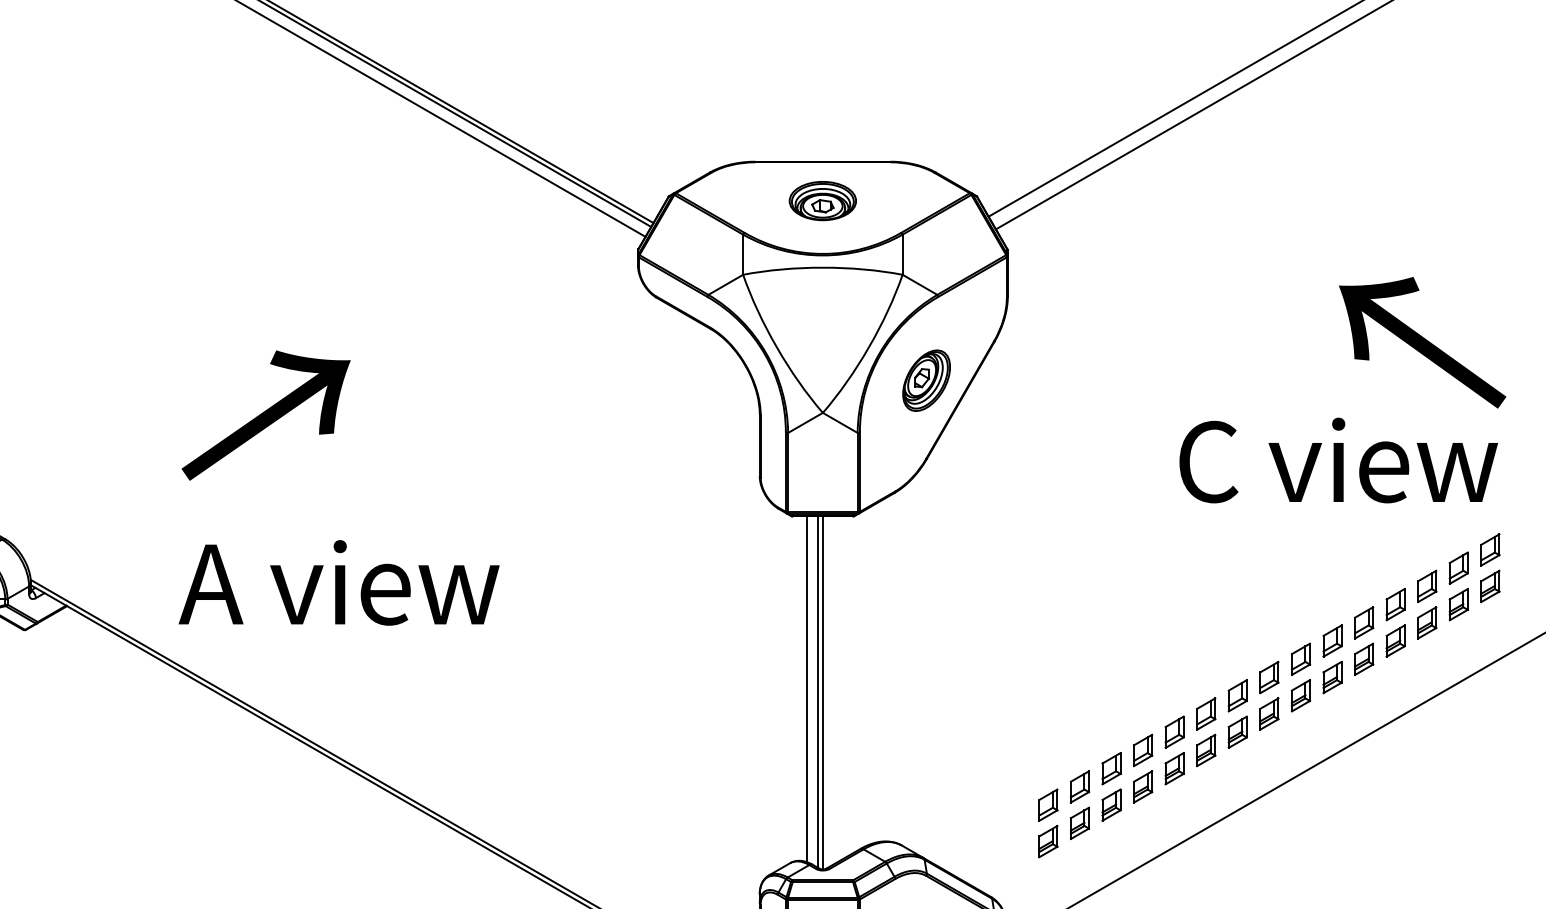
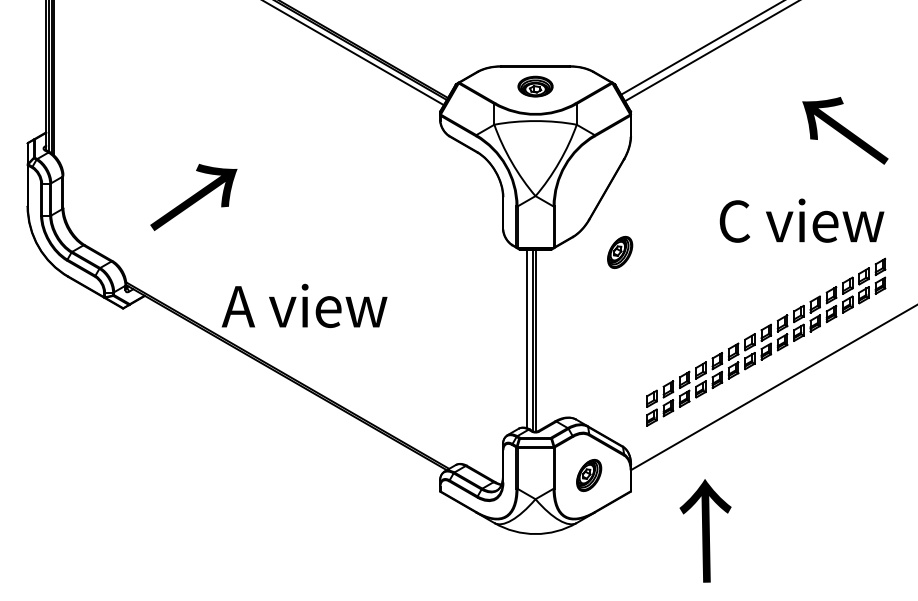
text: (1422, 342) -> (845, 130), moved
part: (927, 378) -> (620, 251), moved
text: (265, 415) -> (193, 197), moved
text: (338, 582) -> (304, 305), moved

